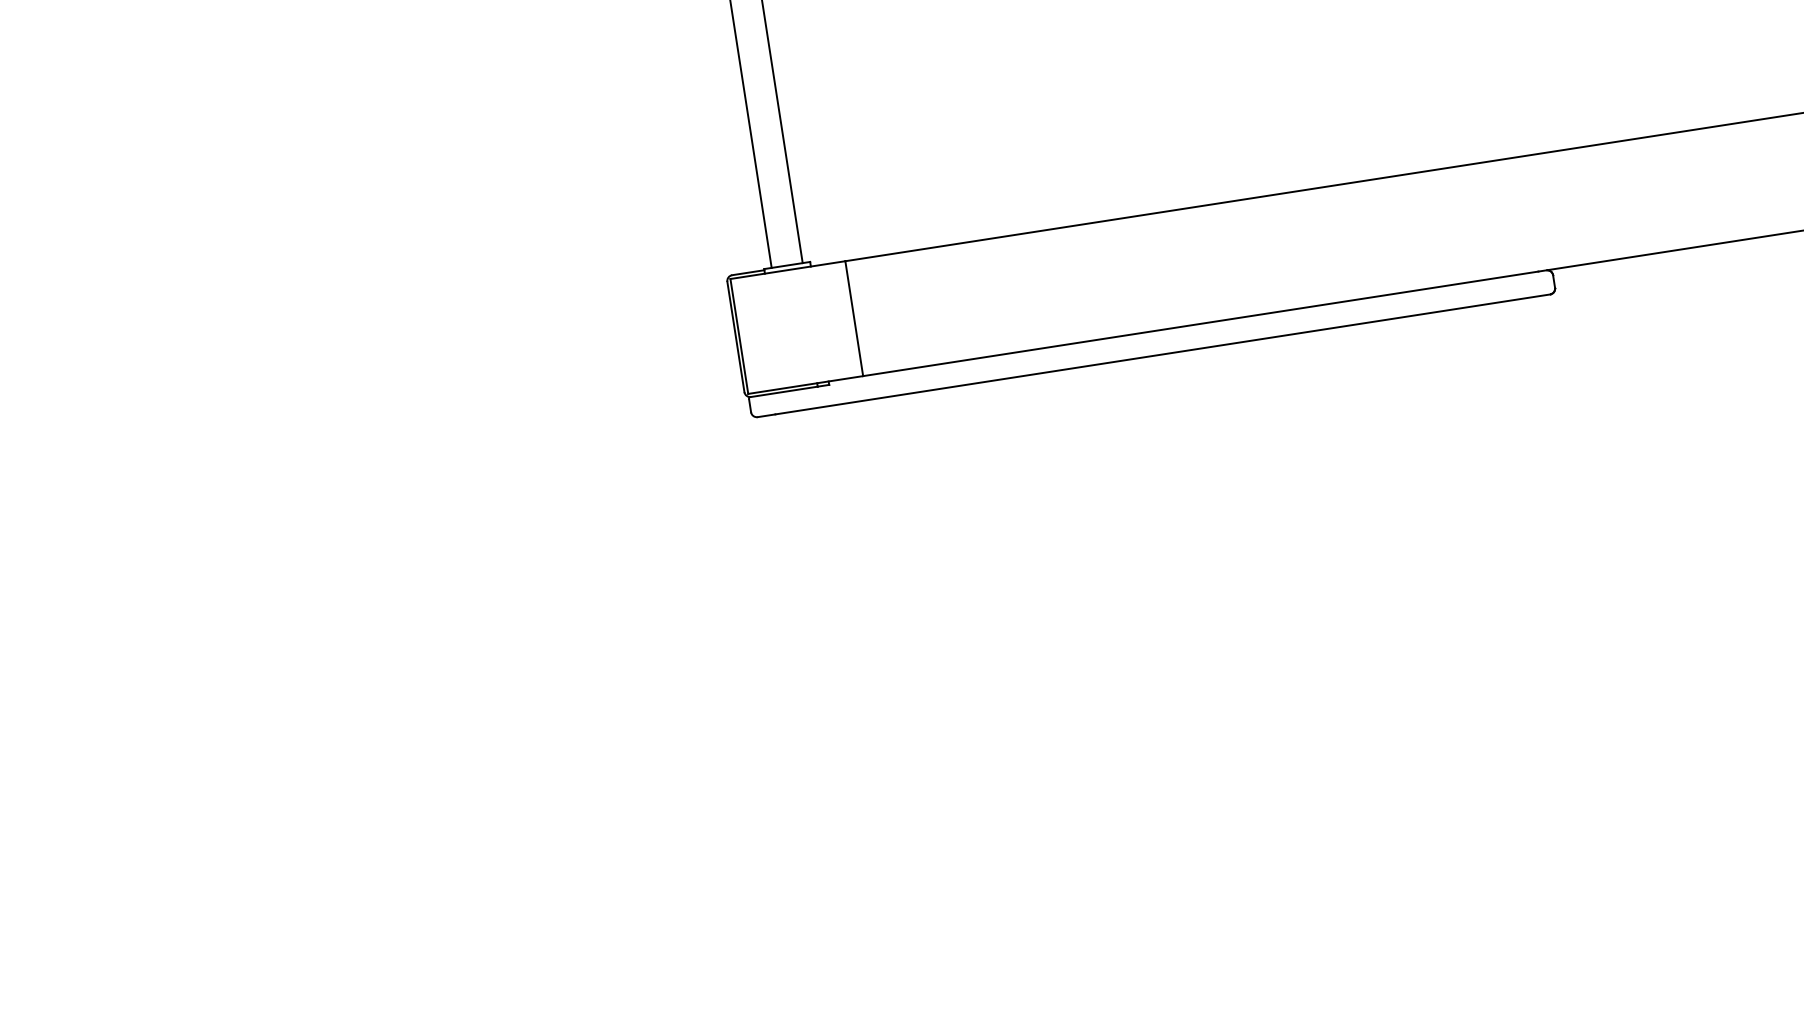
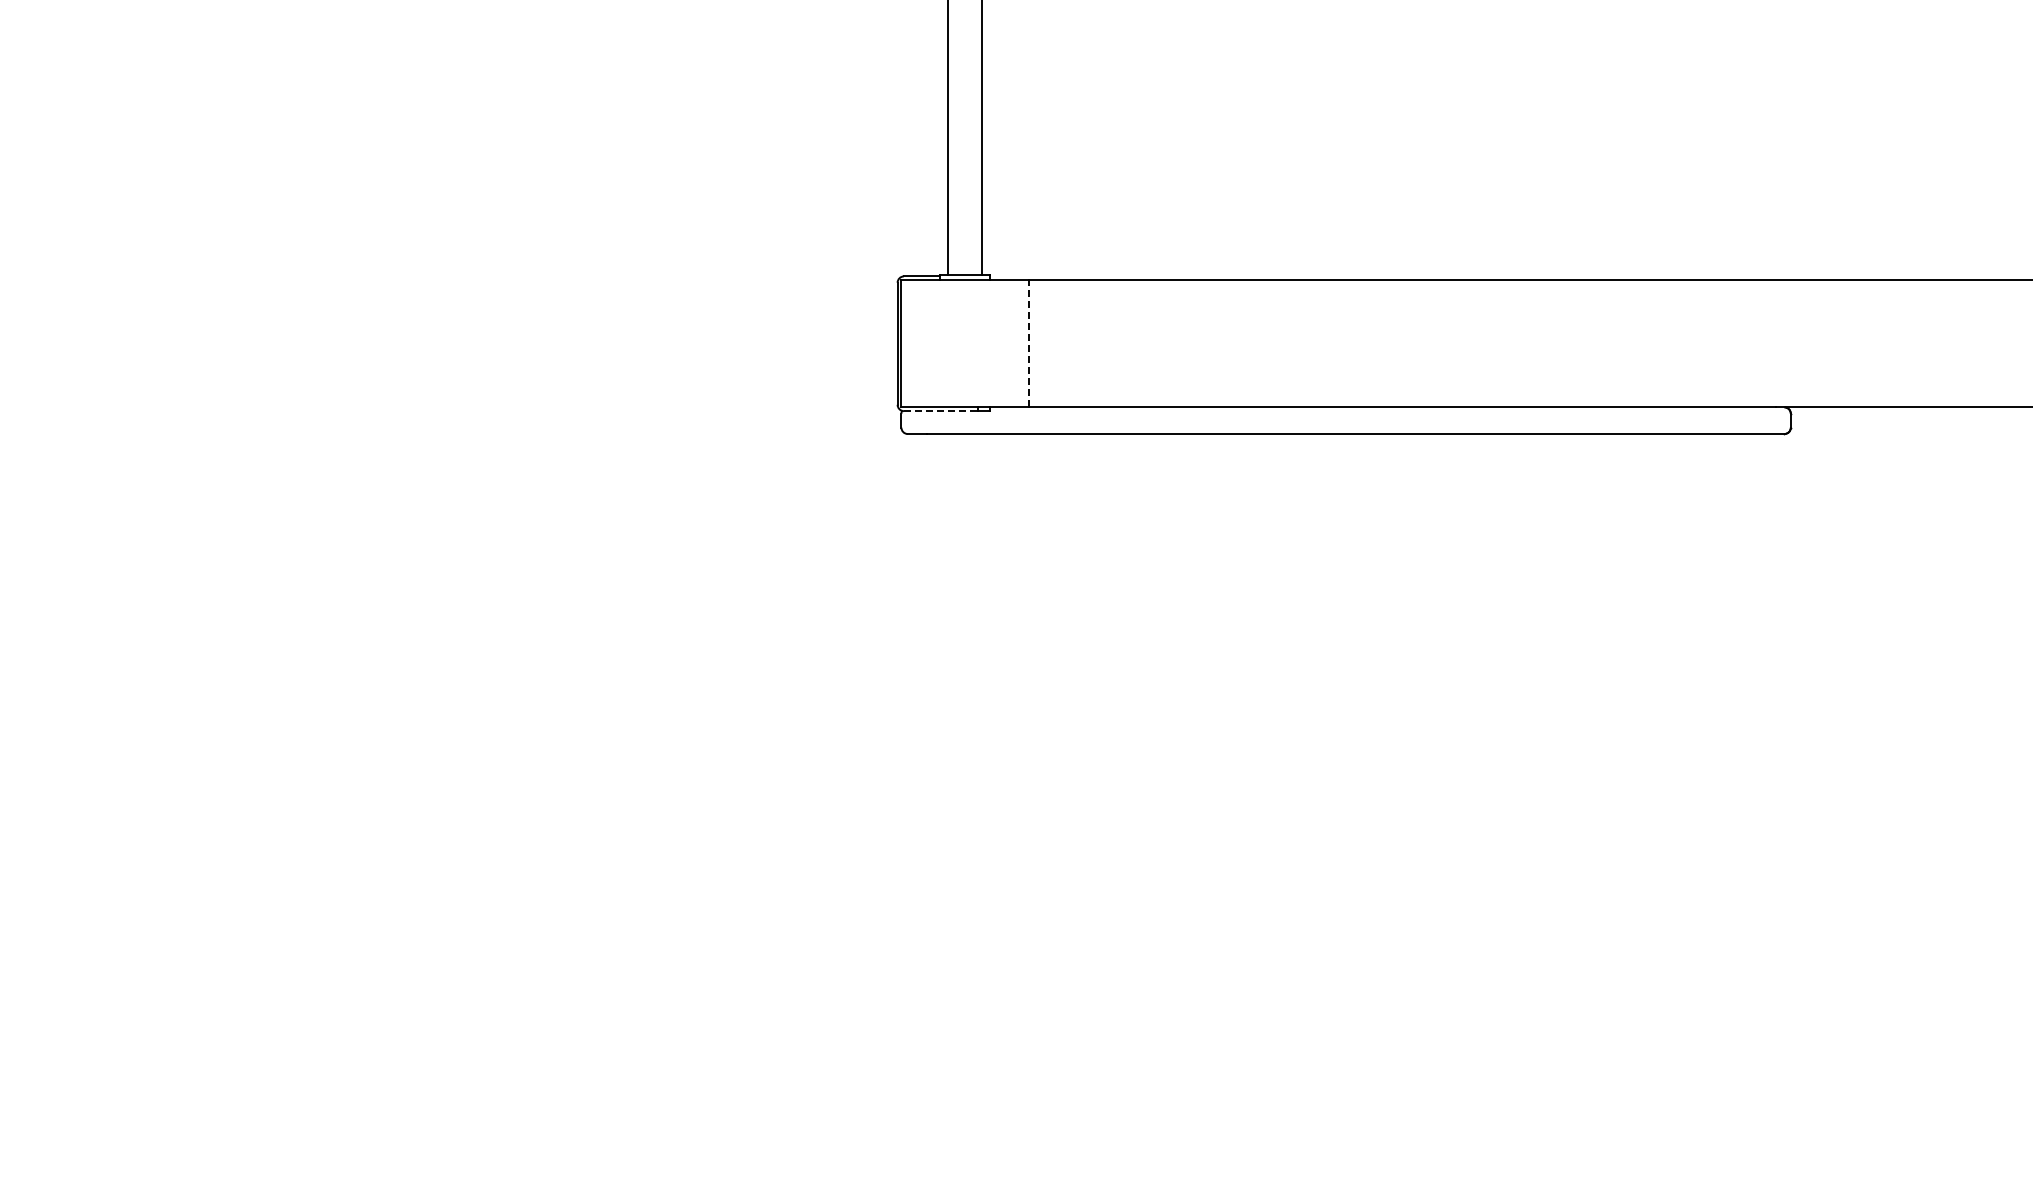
line: (854, 318) -> (1028, 343), solid -> dashed
line: (784, 392) -> (940, 411), solid -> dashed

